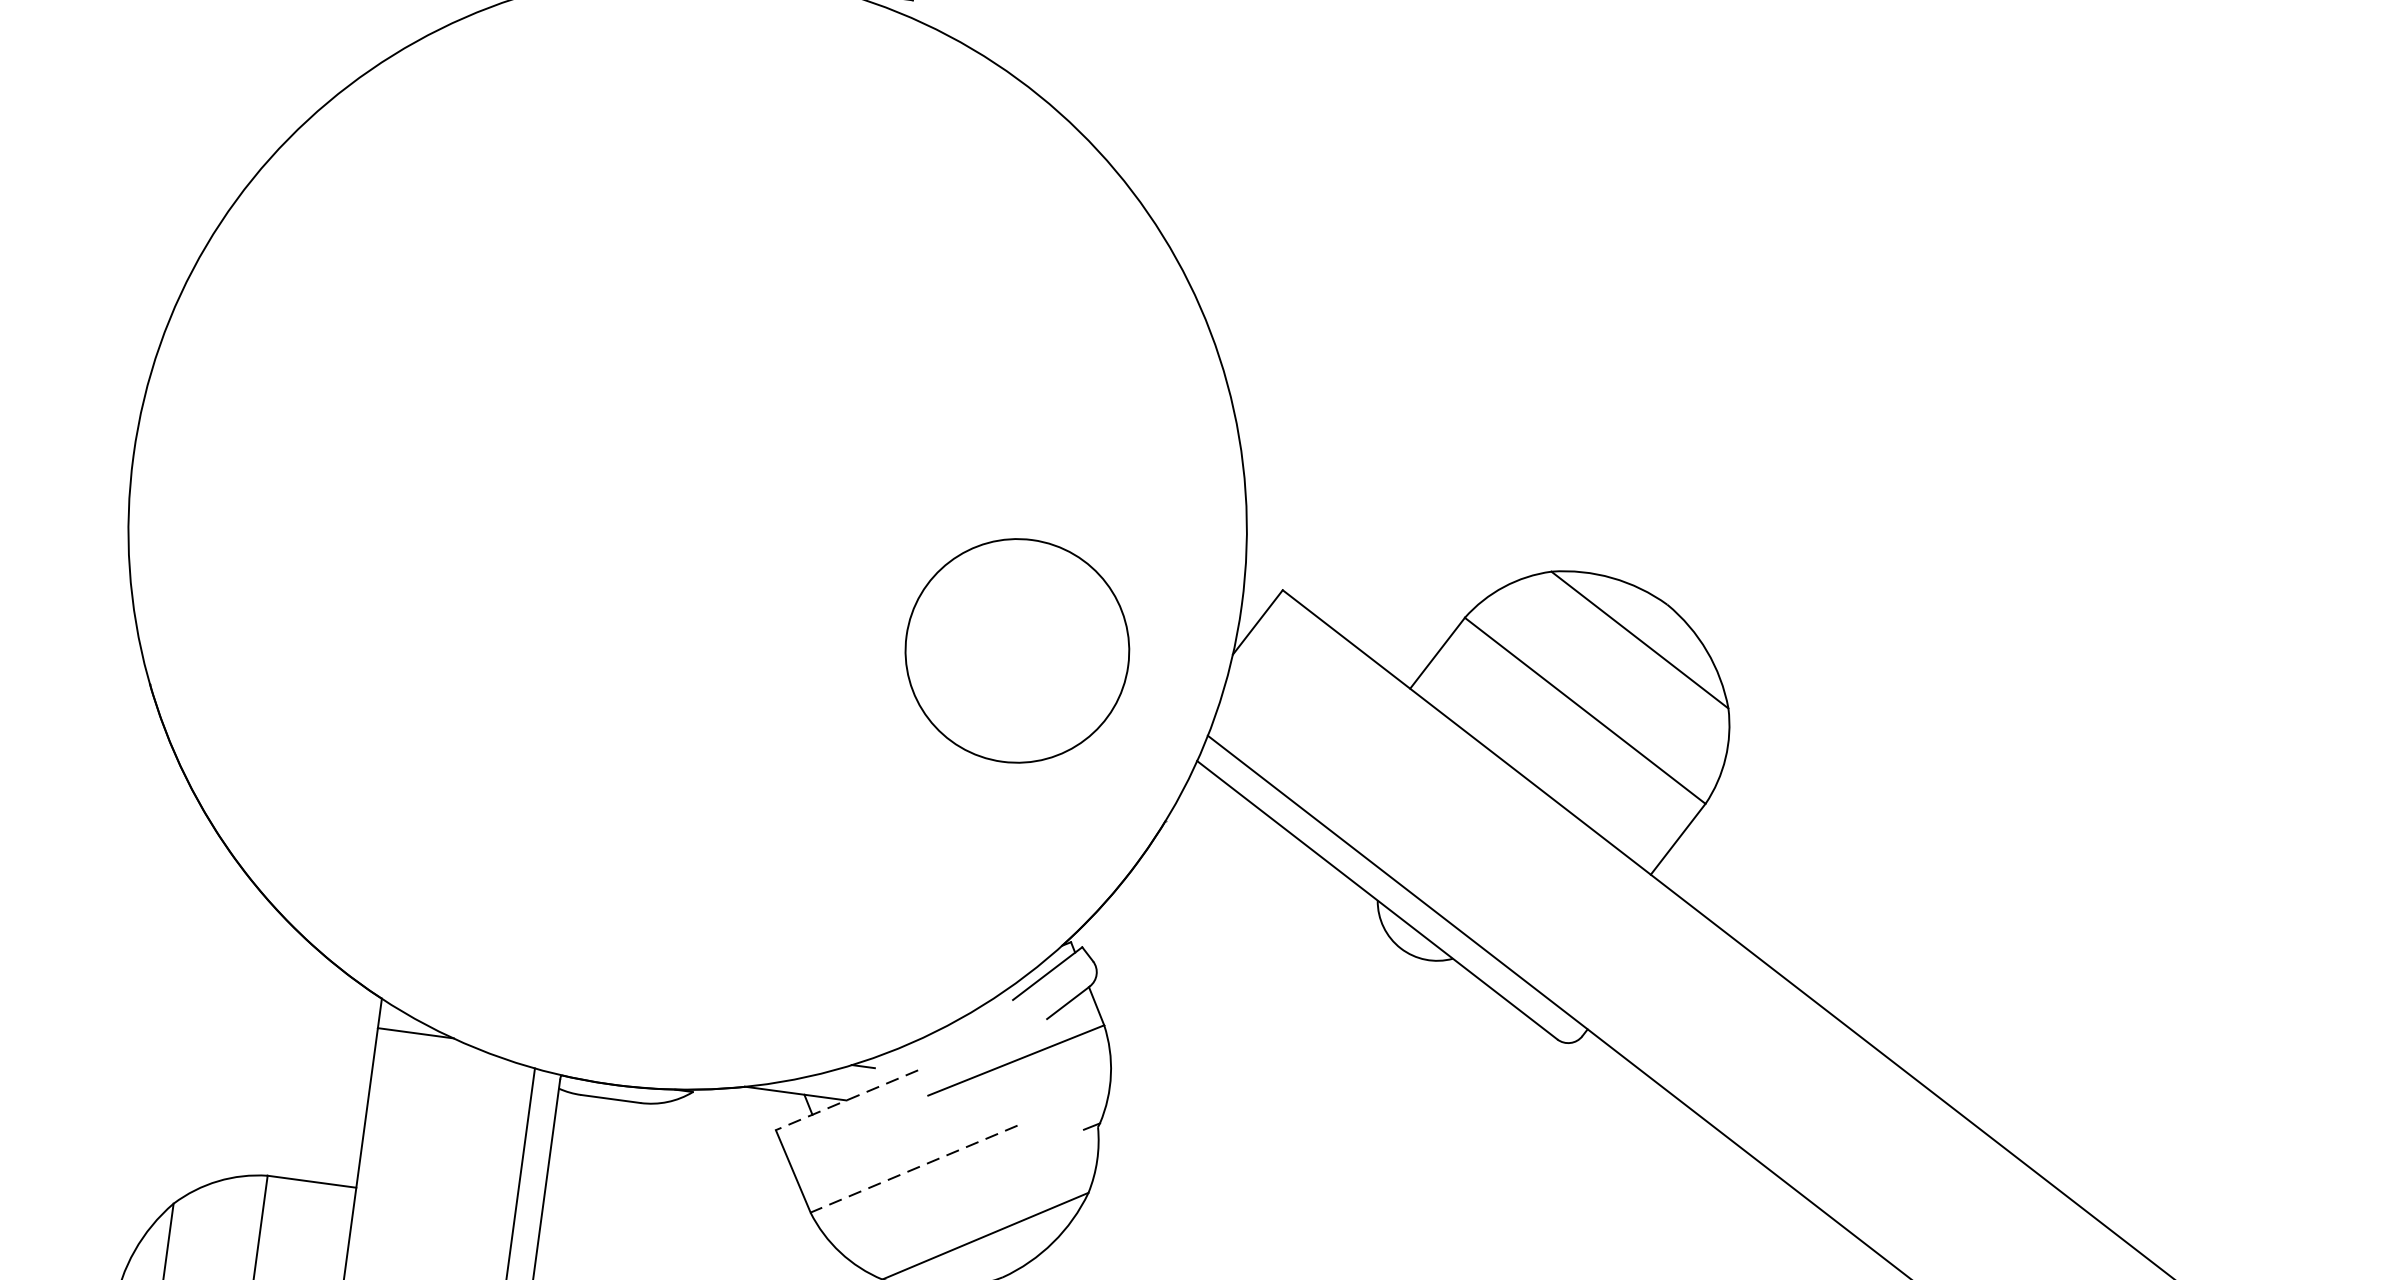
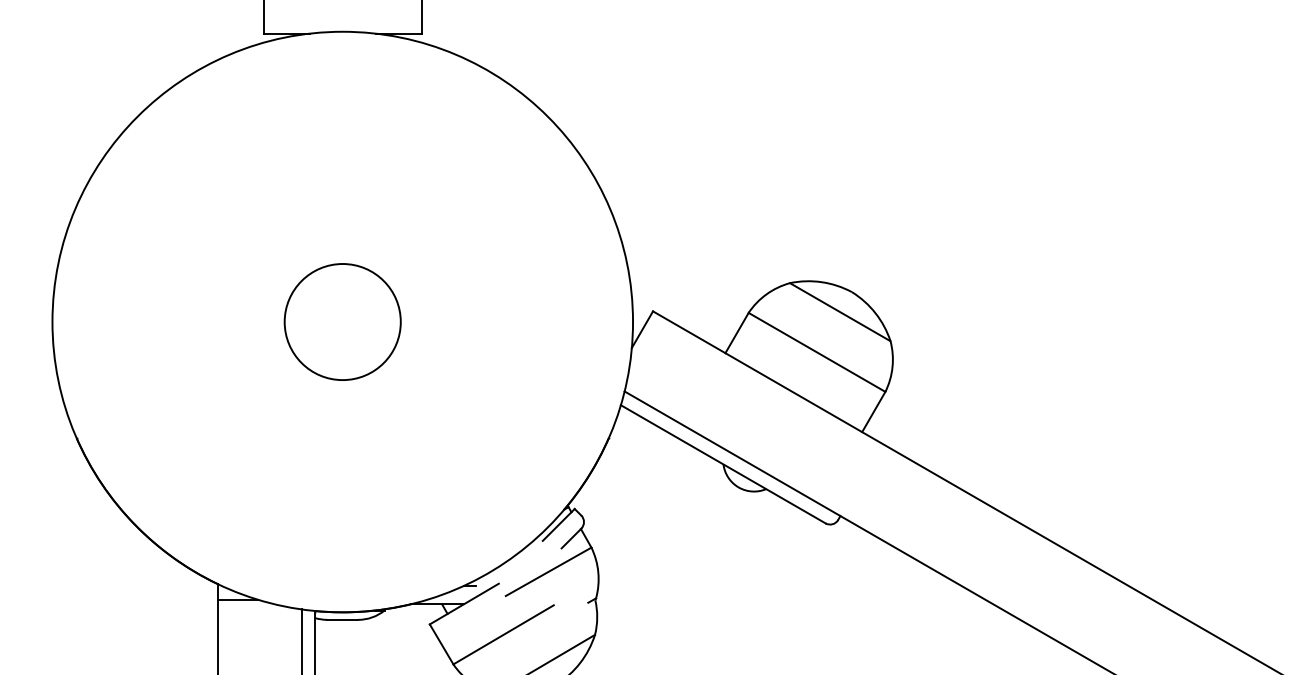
circle: (1017, 649) -> (342, 321), moved
line: (845, 1100) -> (463, 604), dashed -> solid
line: (913, 1170) -> (503, 635), dashed -> solid

